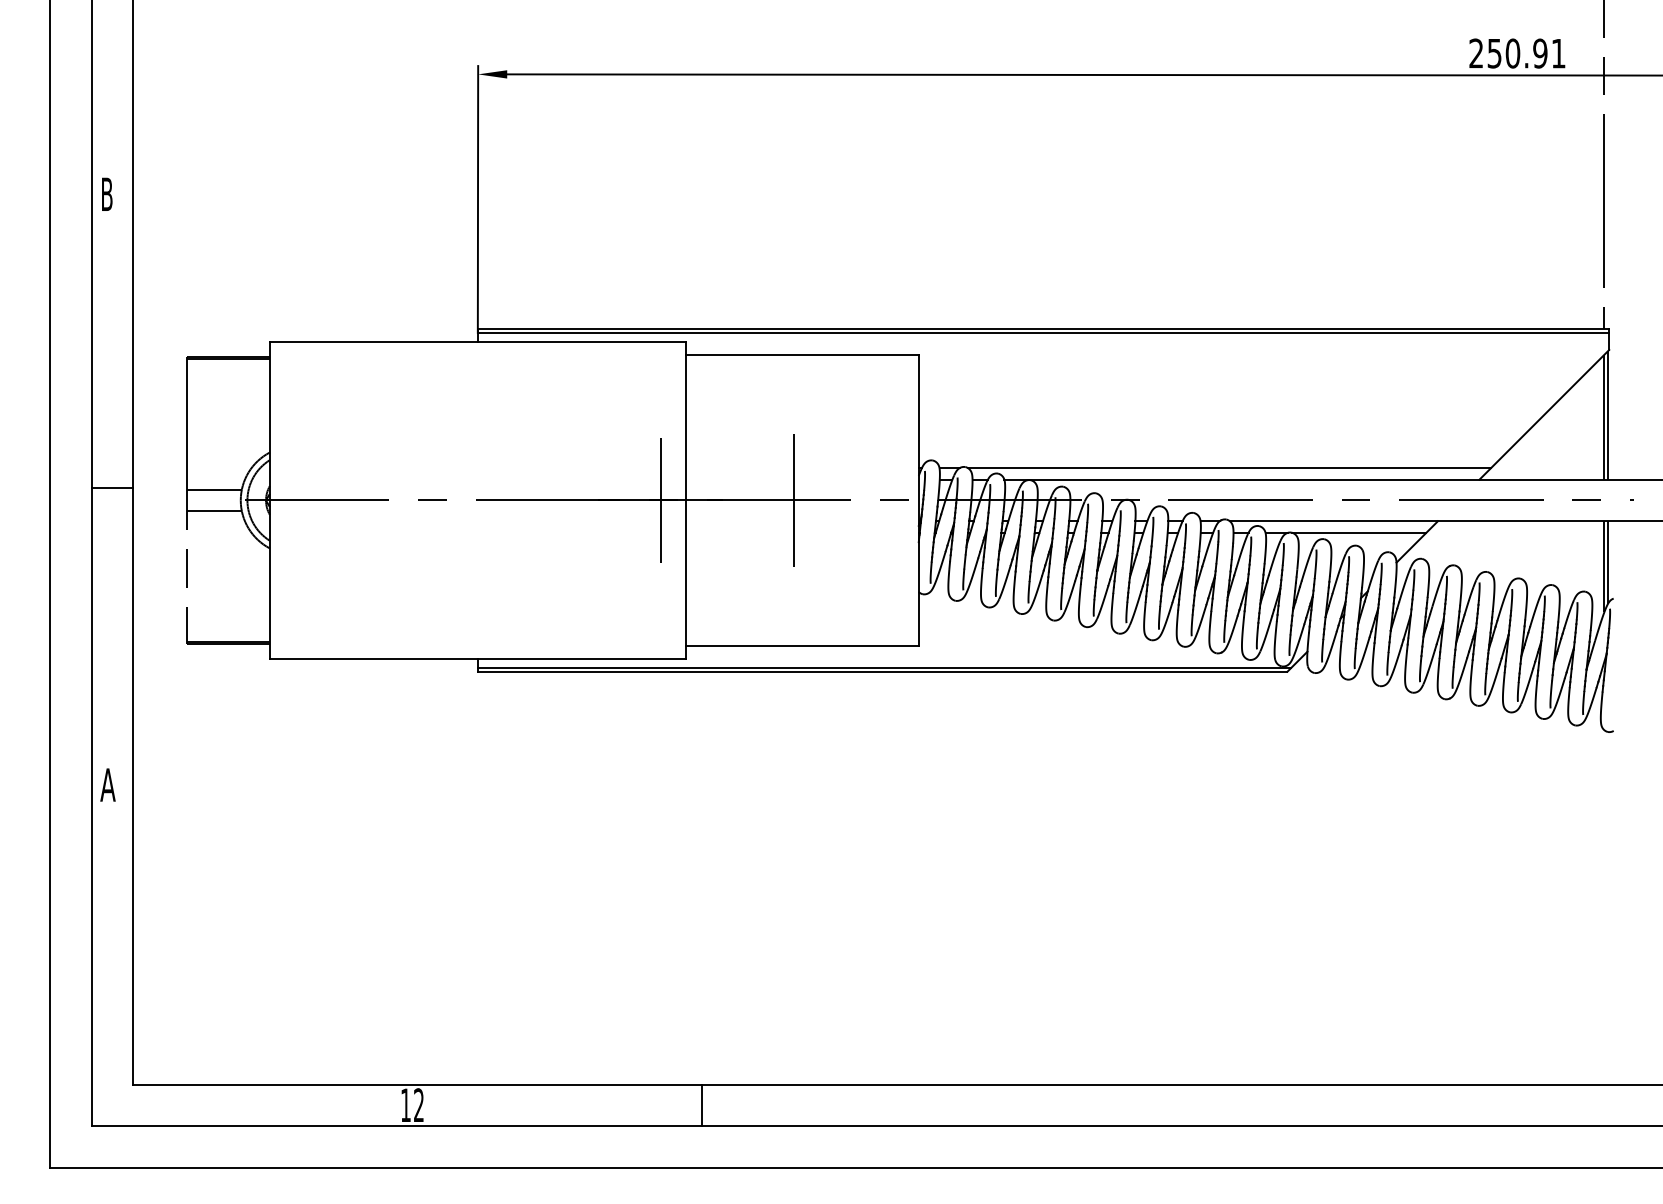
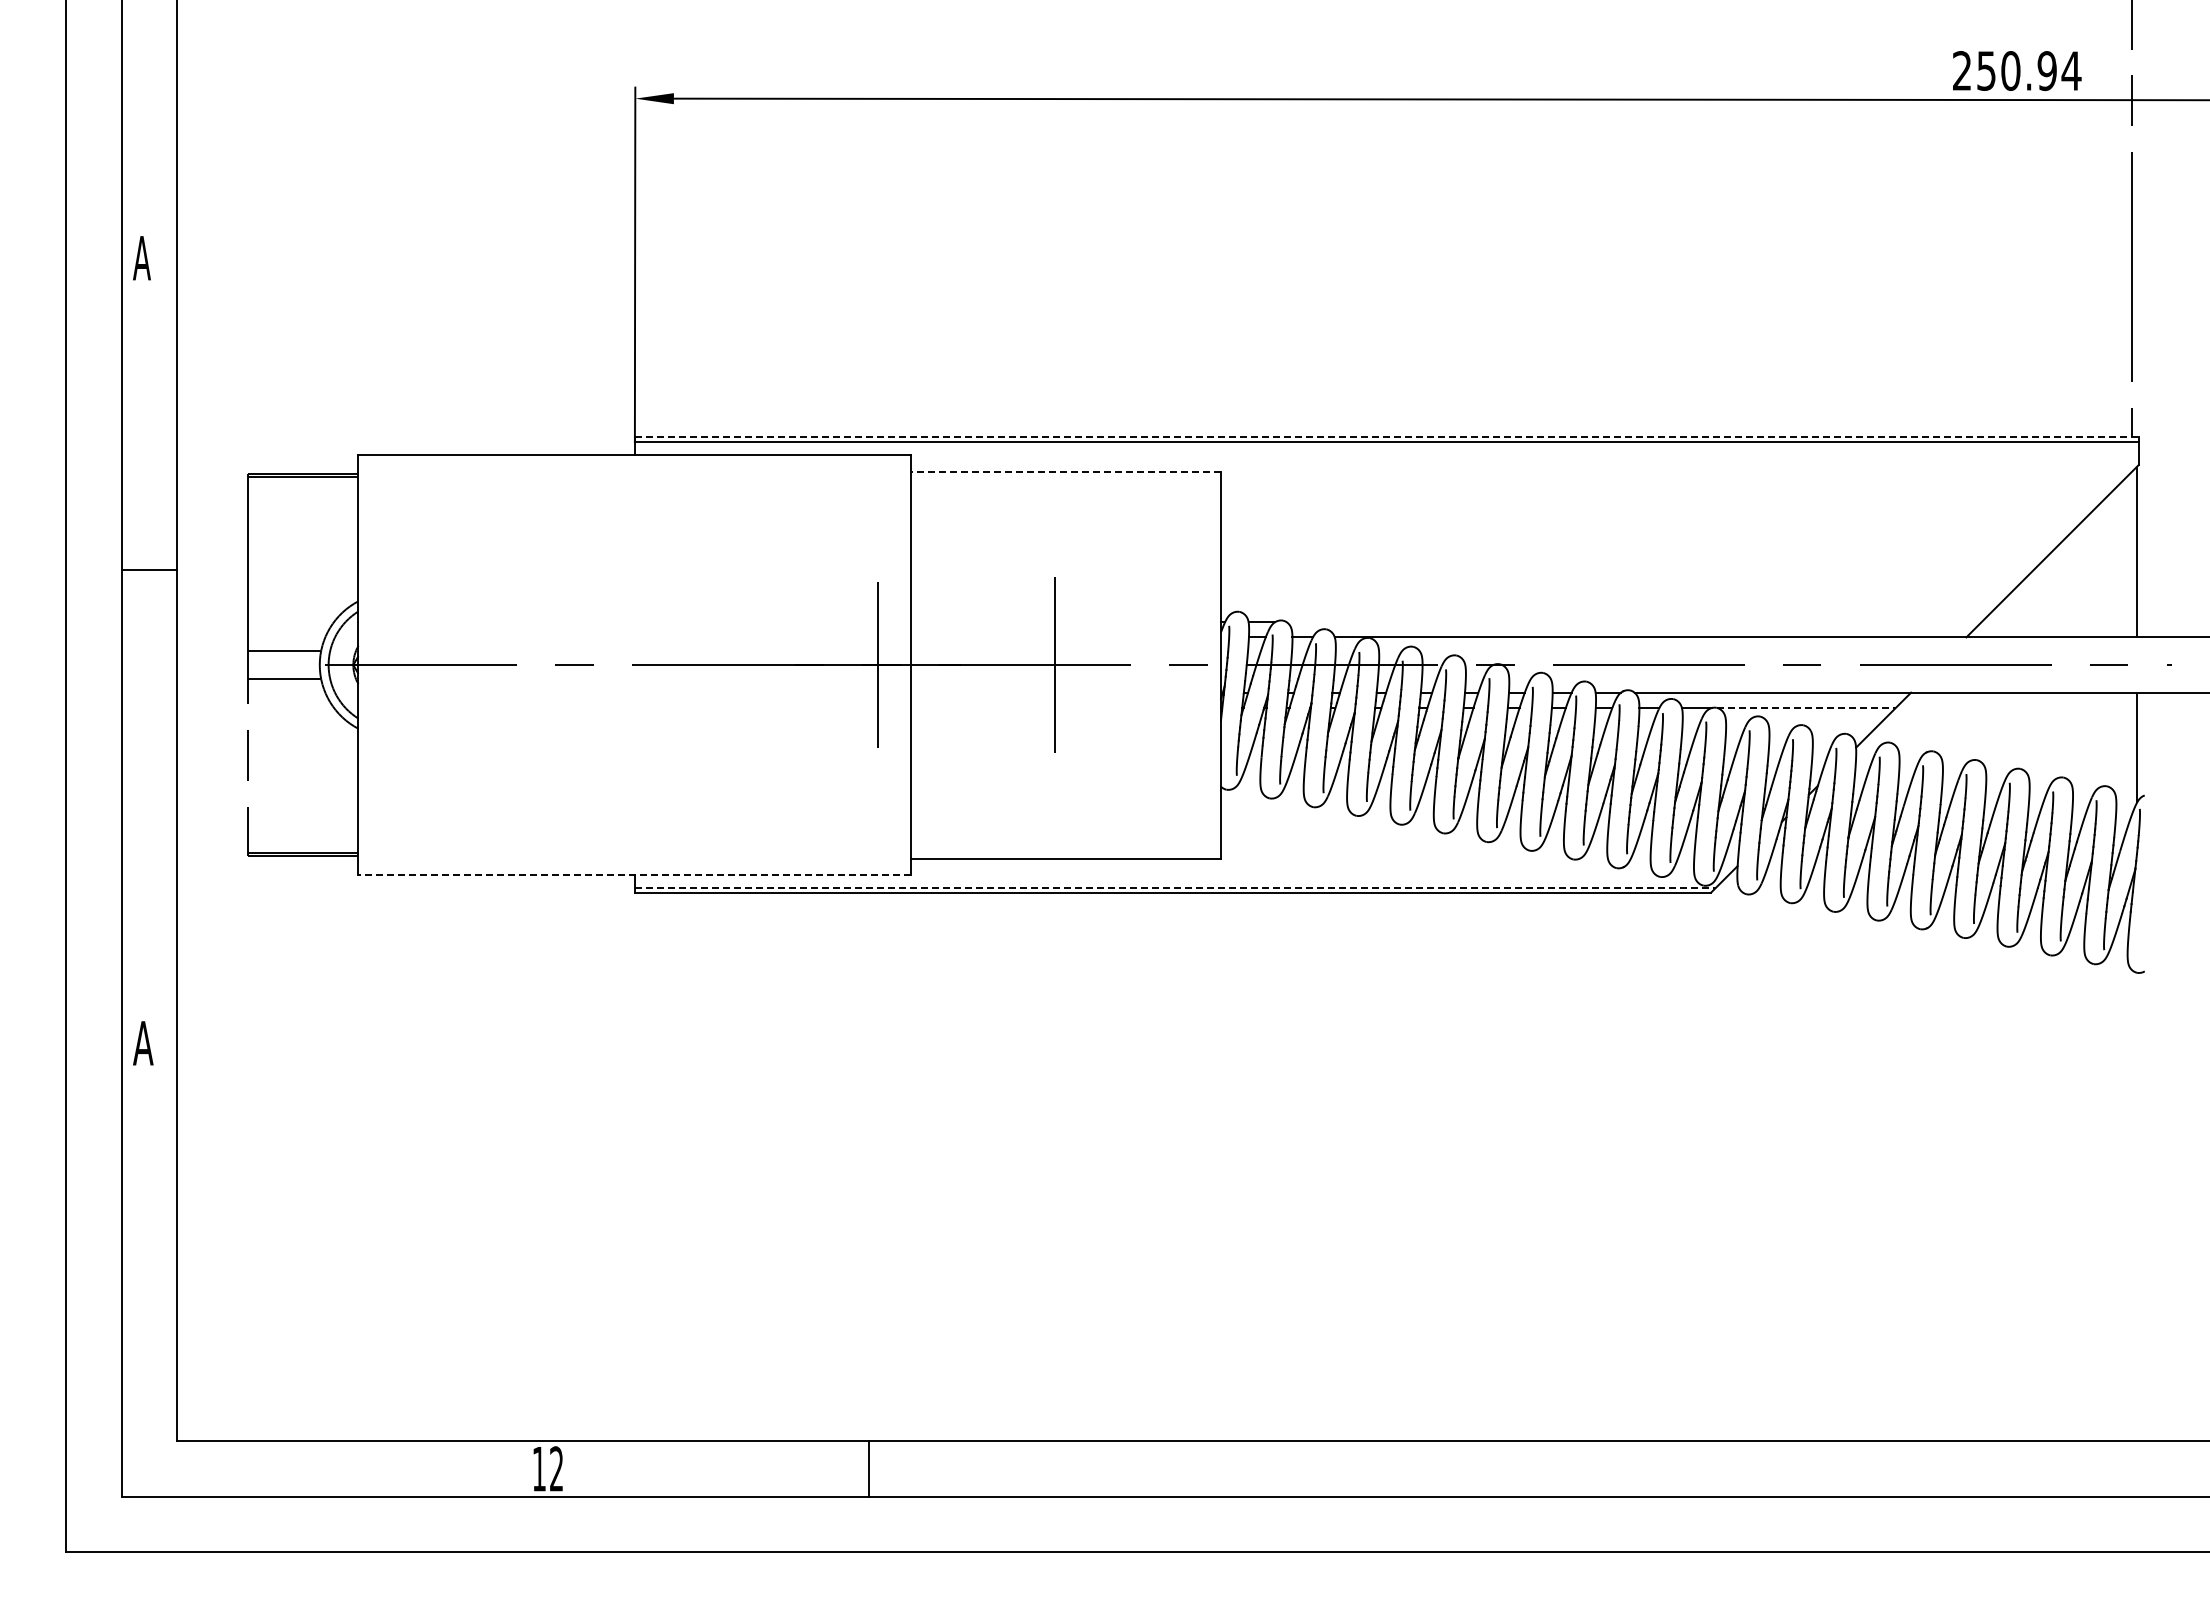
text: (1558, 53) -> (2071, 70), 250.91 -> 250.94
text: (106, 194) -> (141, 258), B -> A
line: (1043, 329) -> (1386, 437), solid -> dashed
line: (802, 354) -> (1066, 471), solid -> dashed
line: (1604, 417) -> (2132, 554), removed
line: (1229, 468) -> (1633, 622), removed
line: (111, 488) -> (148, 570), moved
line: (1359, 533) -> (1807, 708), solid -> dashed
line: (1604, 566) -> (2132, 752), removed
line: (477, 658) -> (634, 875), solid -> dashed
line: (884, 667) -> (1175, 887), solid -> dashed
line: (702, 1104) -> (869, 1468), moved

